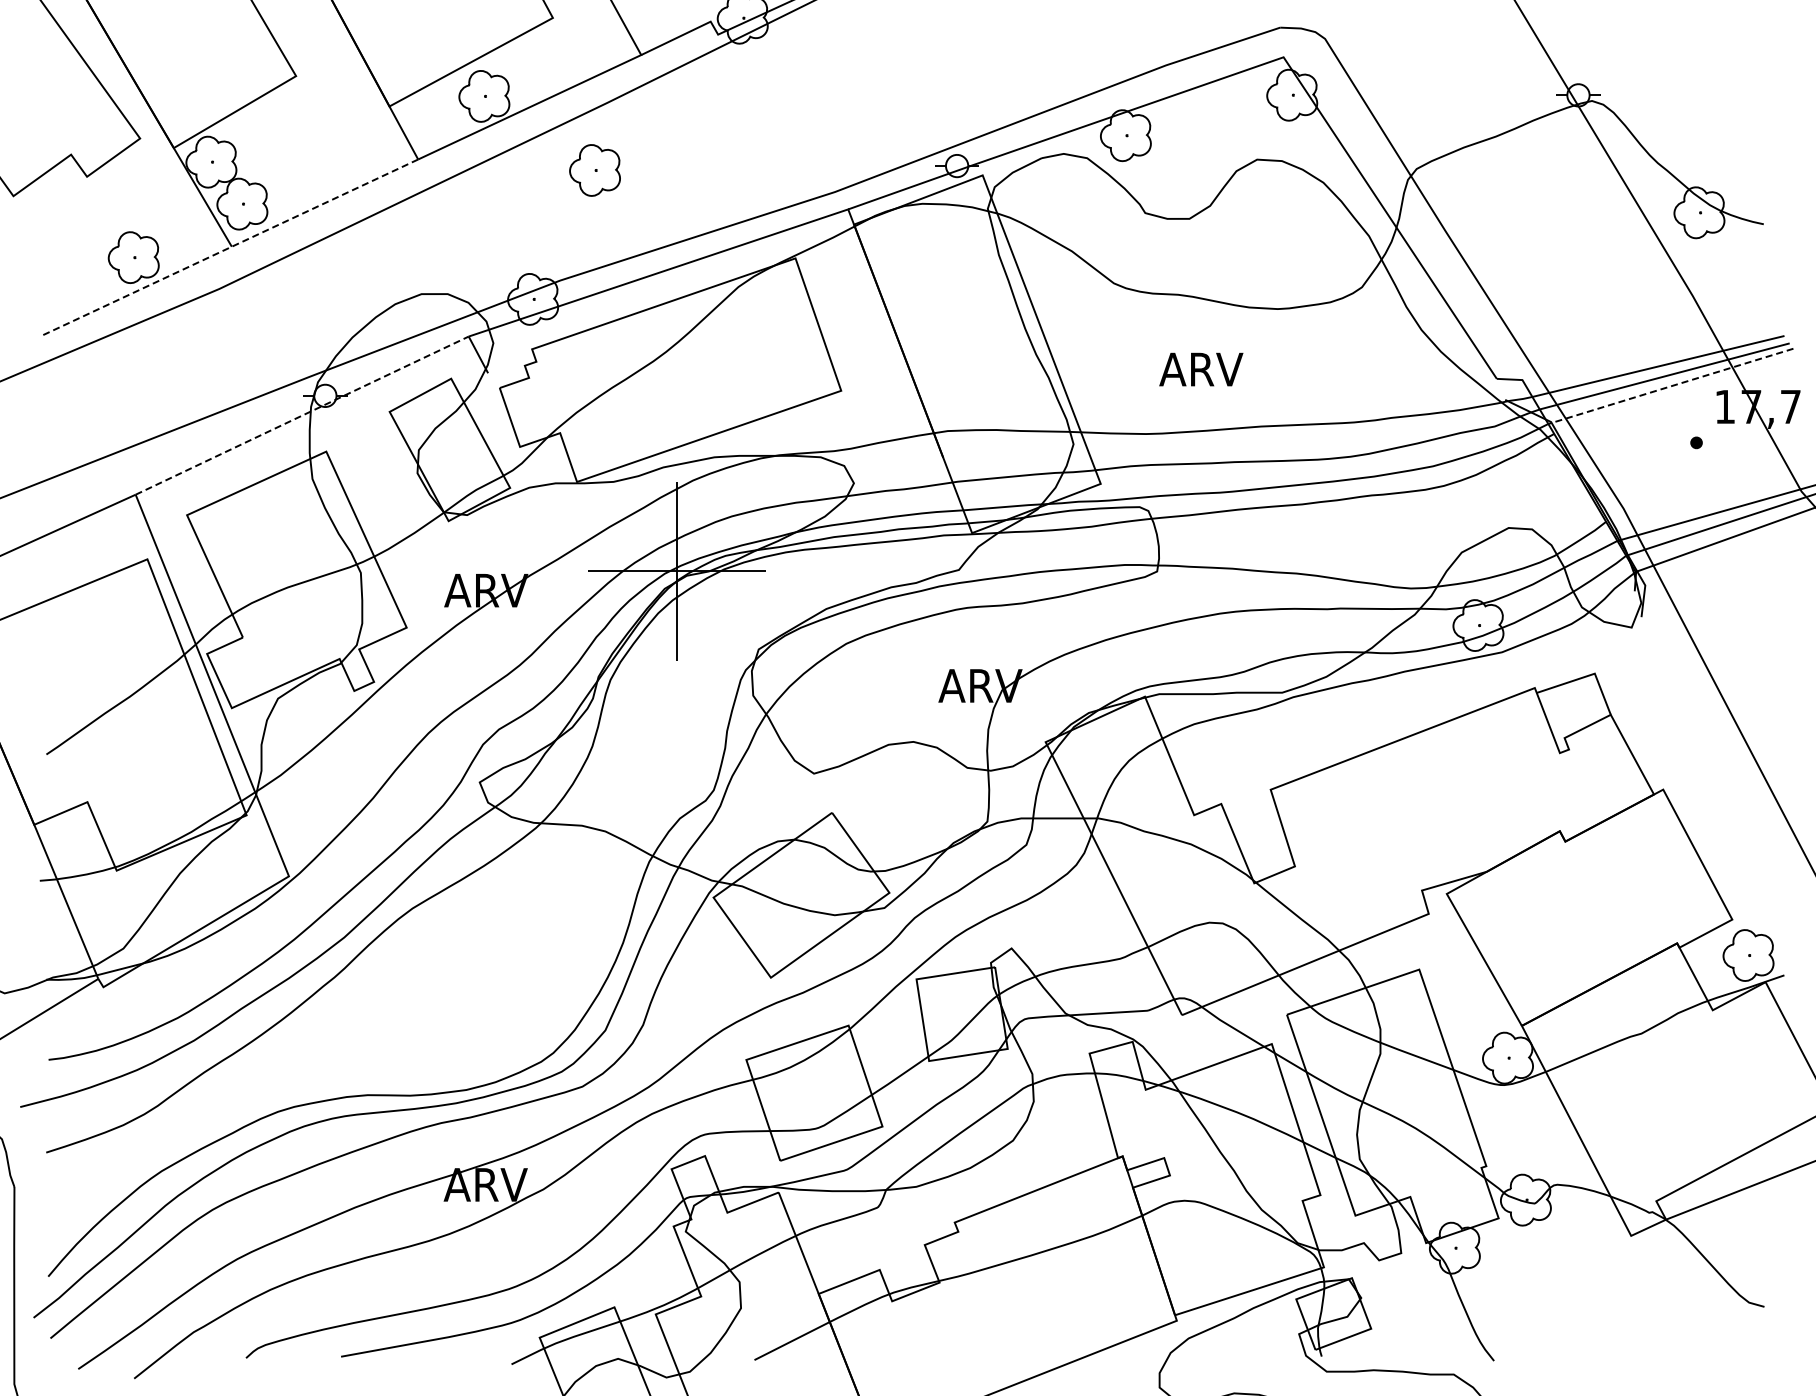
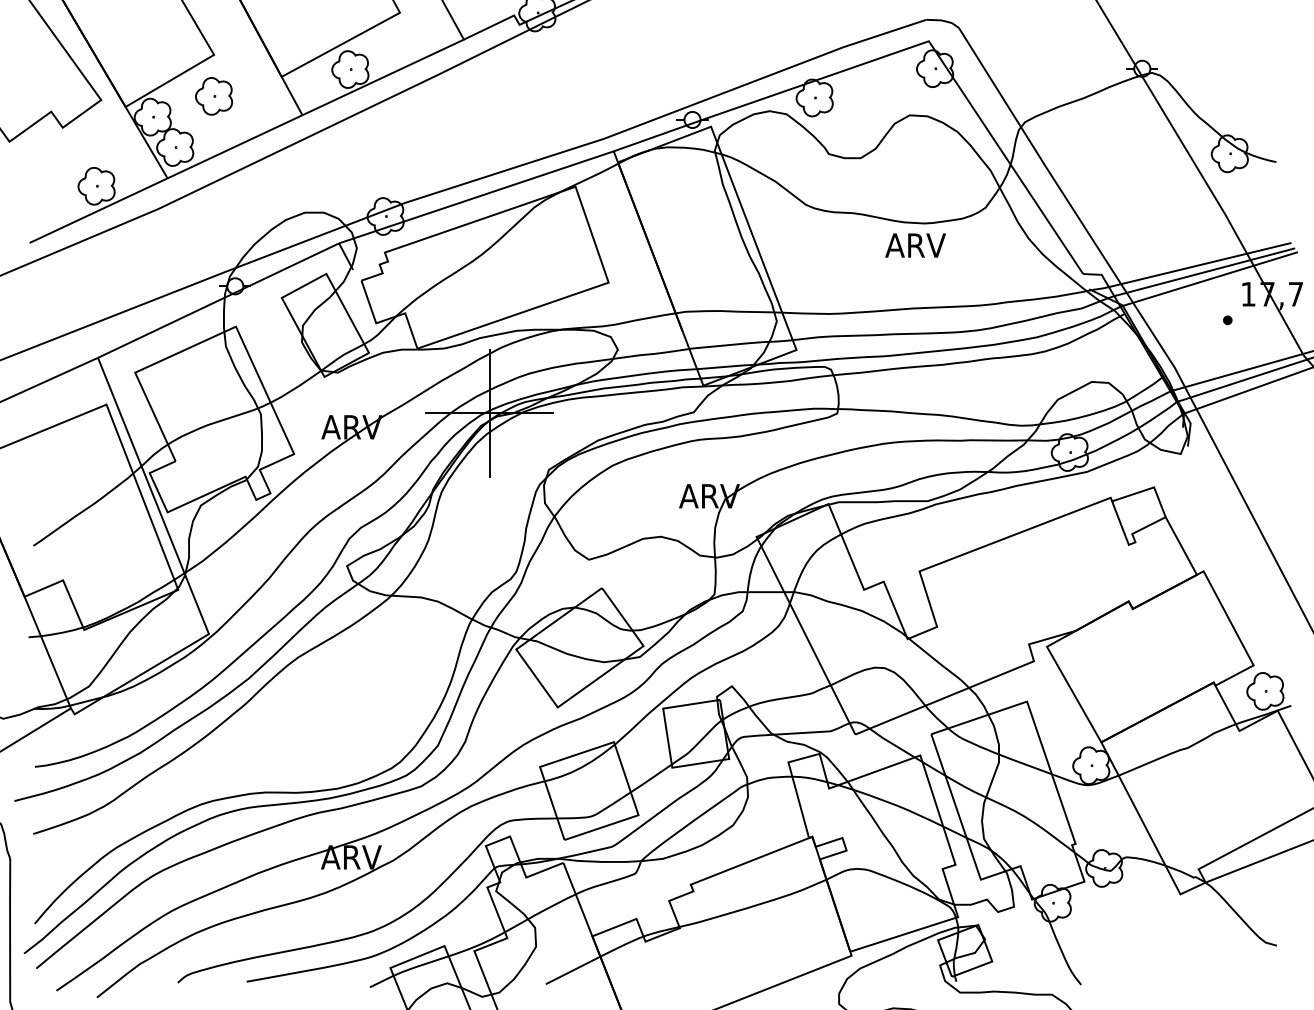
part: (594, 170) -> (213, 96), moved
line: (230, 247) -> (166, 178), dashed -> solid
text: (1201, 369) -> (915, 245), moved
line: (1670, 386) -> (1208, 279), dashed -> solid
line: (302, 415) -> (218, 300), dashed -> solid

